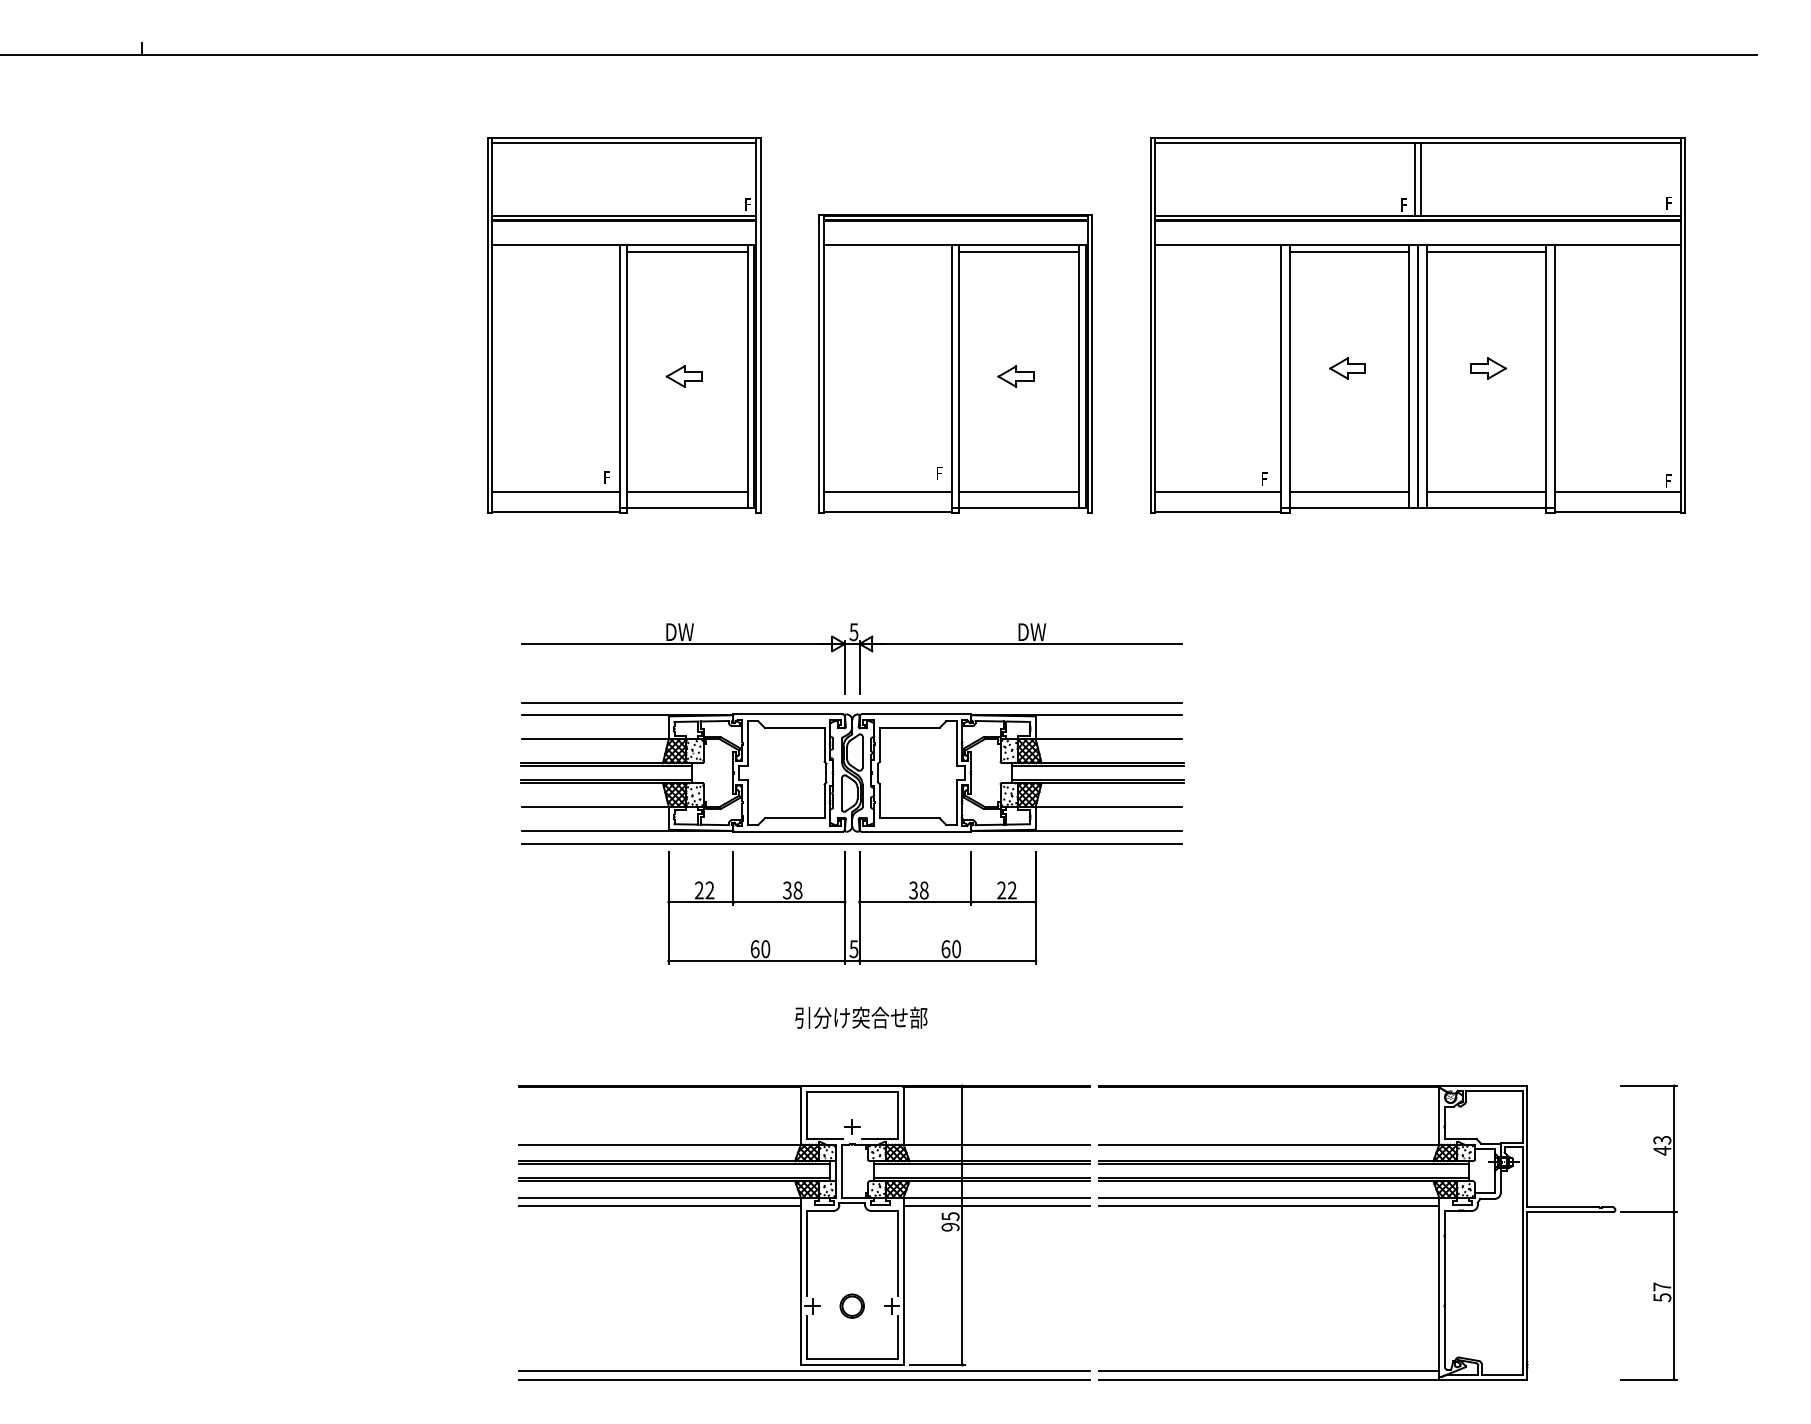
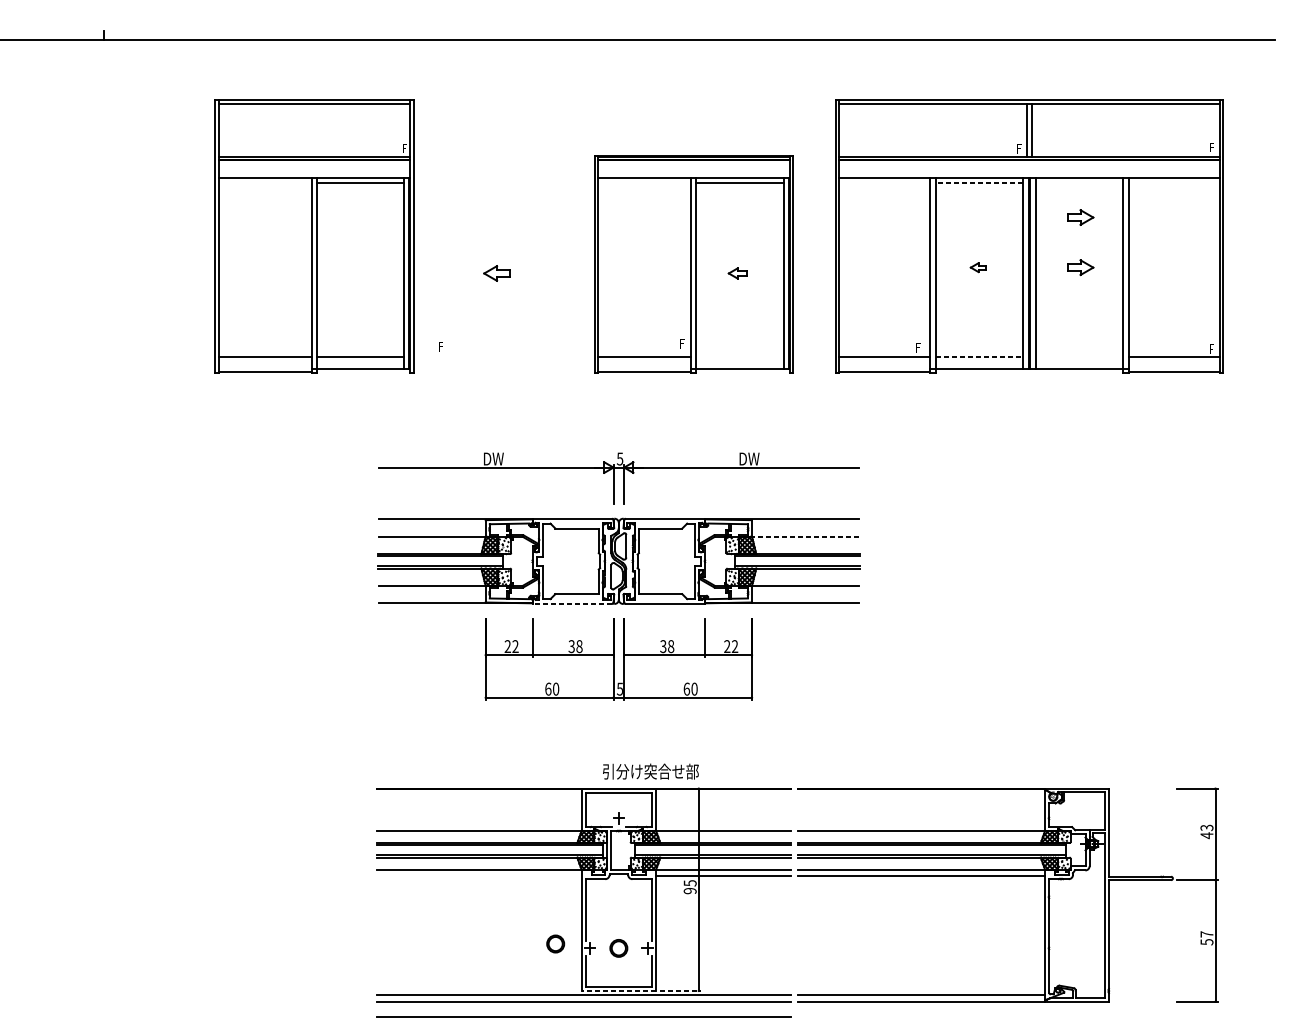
line: (1349, 251) -> (979, 182), solid -> dashed
line: (1486, 251) -> (1079, 182), removed
part: (1488, 299) -> (1080, 217), added
part: (624, 325) -> (314, 236), moved
part: (1347, 368) -> (978, 267), size x0.6
part: (1015, 376) -> (737, 273), size x0.7
line: (1018, 491) -> (739, 356), removed
line: (1349, 491) -> (979, 356), solid -> dashed
line: (1486, 491) -> (1079, 356), removed
line: (852, 702) -> (619, 510), removed
line: (1108, 739) -> (804, 536), solid -> dashed
line: (787, 831) -> (571, 603), solid -> dashed
line: (852, 843) -> (619, 612), removed
text: (861, 1017) -> (650, 771), moved
line: (659, 1206) -> (478, 876), removed
part: (764, 1299) -> (555, 943), added
line: (851, 1364) -> (618, 990), solid -> dashed
line: (937, 1364) -> (680, 990), solid -> dashed
line: (804, 1400) -> (584, 1016), added

